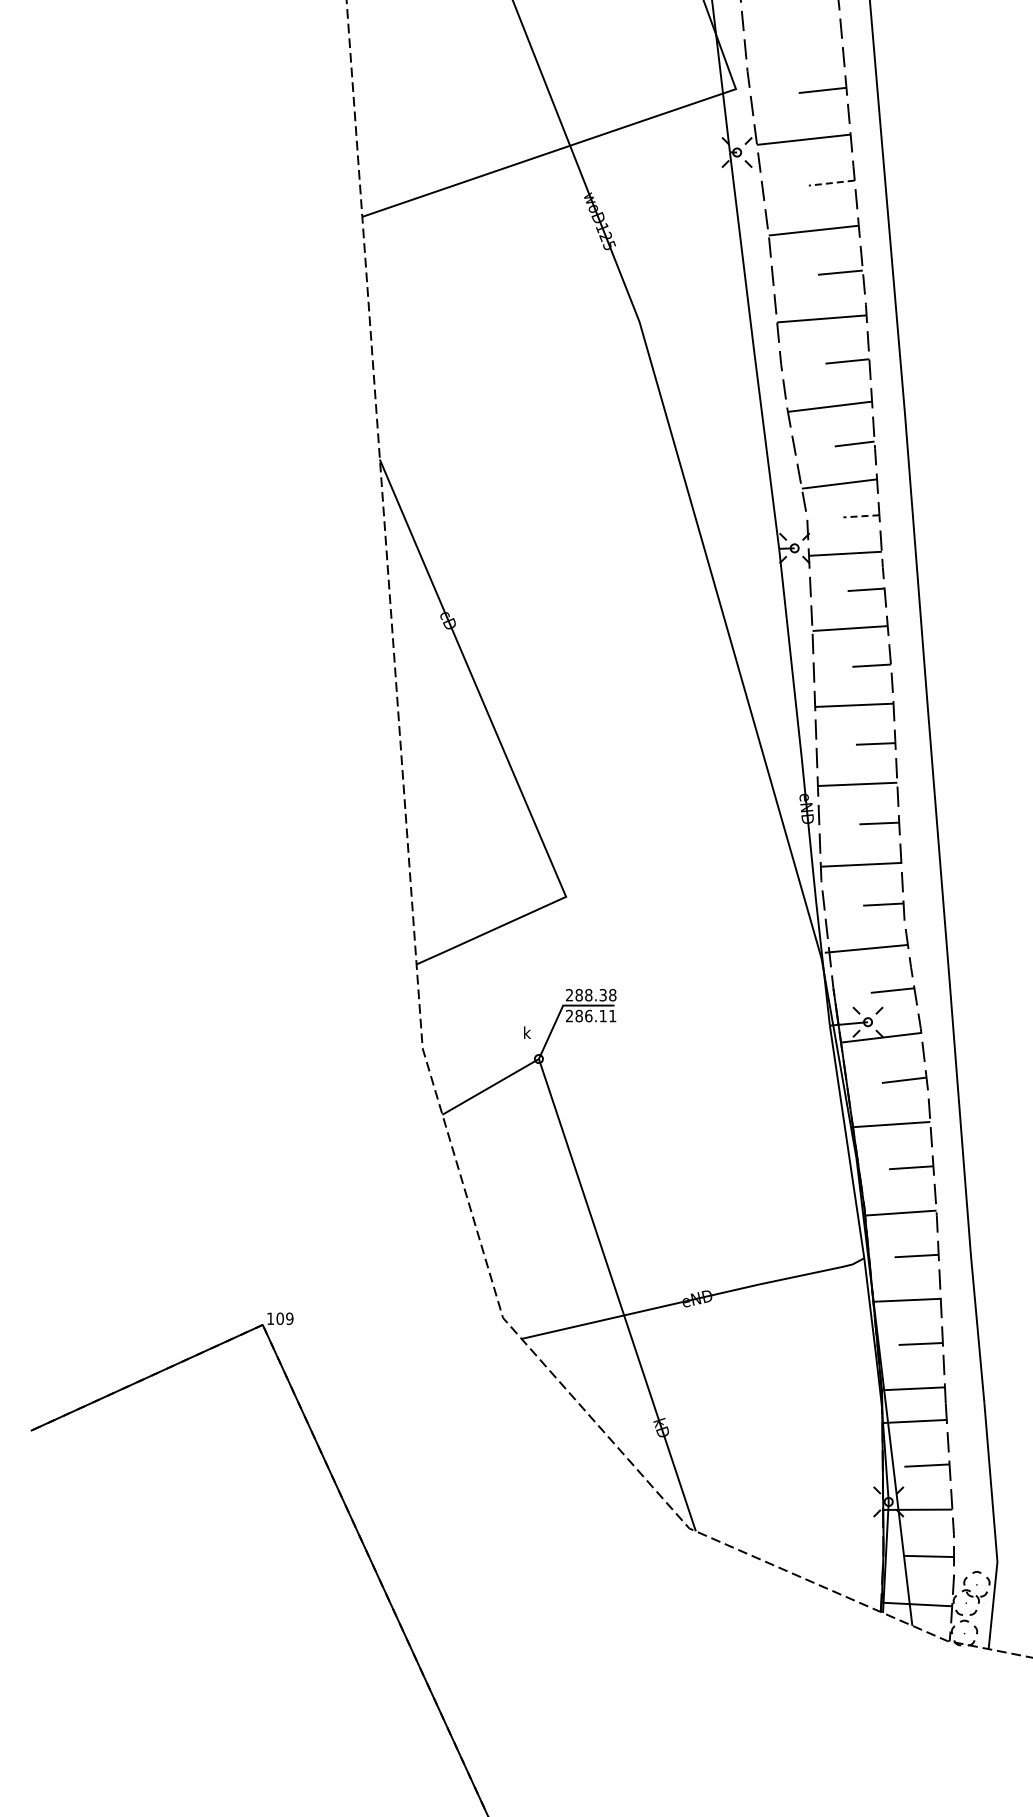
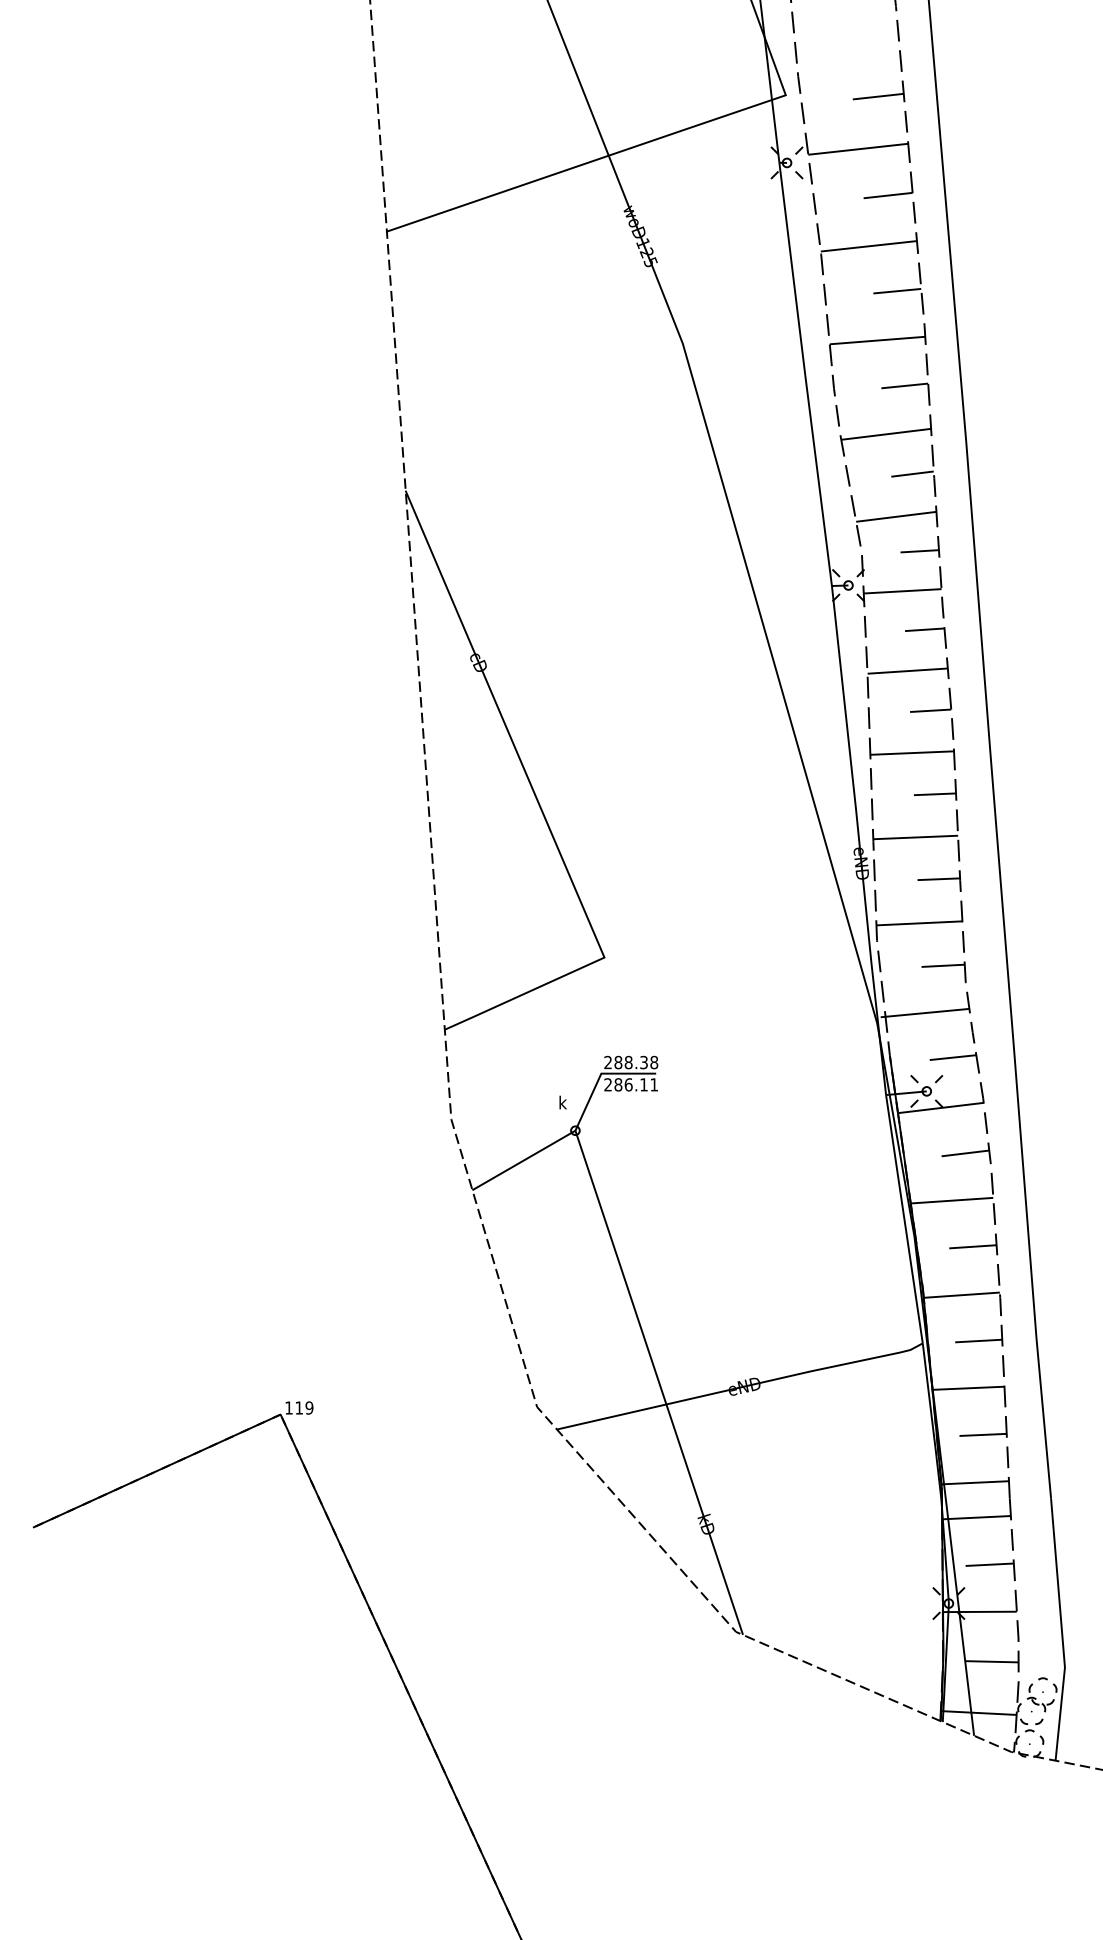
line: (831, 183) -> (887, 195), dashed -> solid
line: (860, 516) -> (918, 551), dashed -> solid
text: (279, 1318) -> (298, 1407), 109 -> 119

